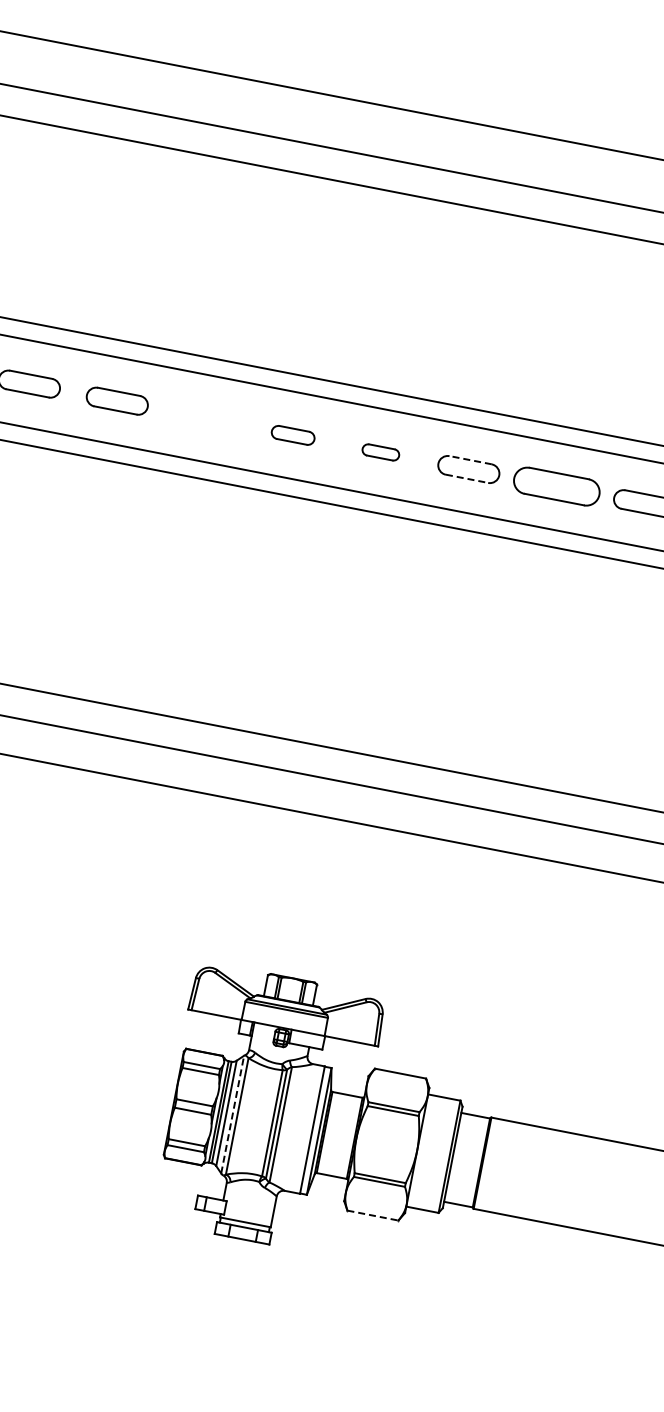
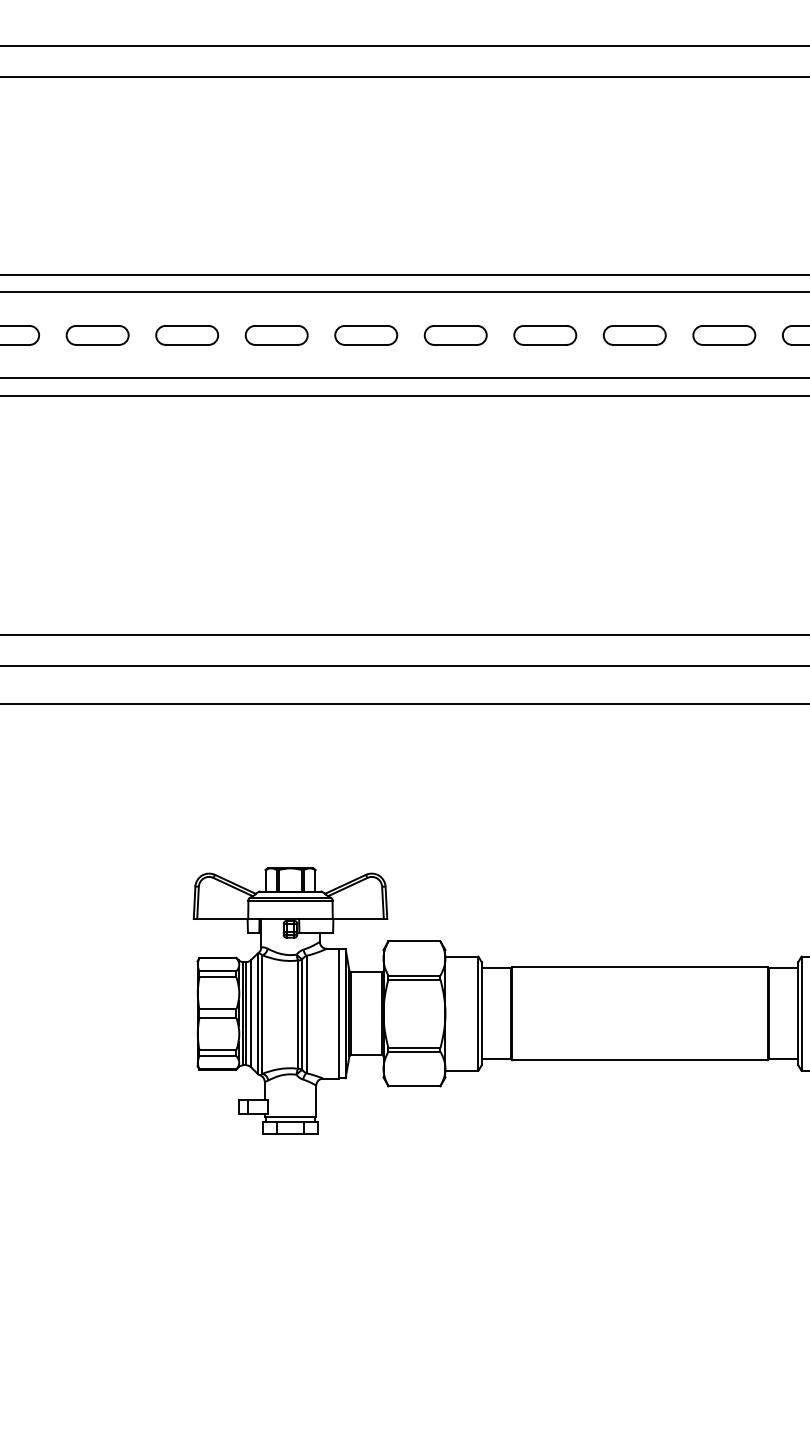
part: (205, 418) -> (97, 335), added
part: (293, 435) -> (187, 335), size x1.43
part: (380, 452) -> (276, 335), size x1.67
line: (471, 459) -> (366, 325), dashed -> solid
line: (467, 478) -> (366, 344), dashed -> solid
part: (556, 486) -> (455, 335), size x0.71
line: (232, 1114) -> (257, 1013), dashed -> solid
line: (372, 1216) -> (414, 1086), dashed -> solid

